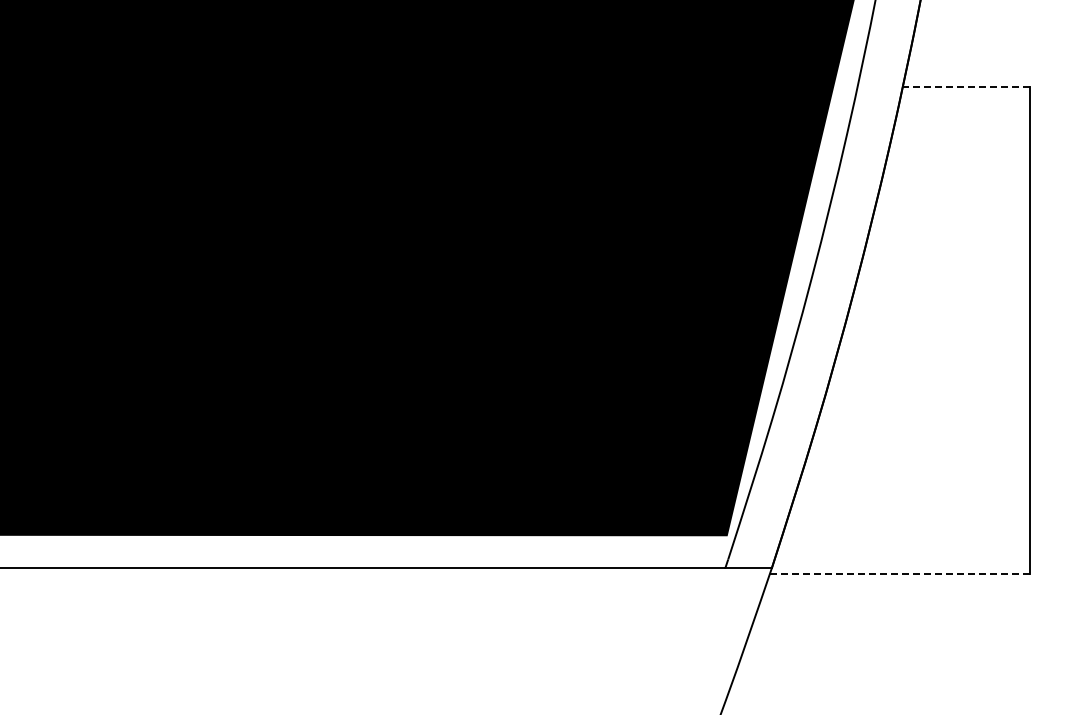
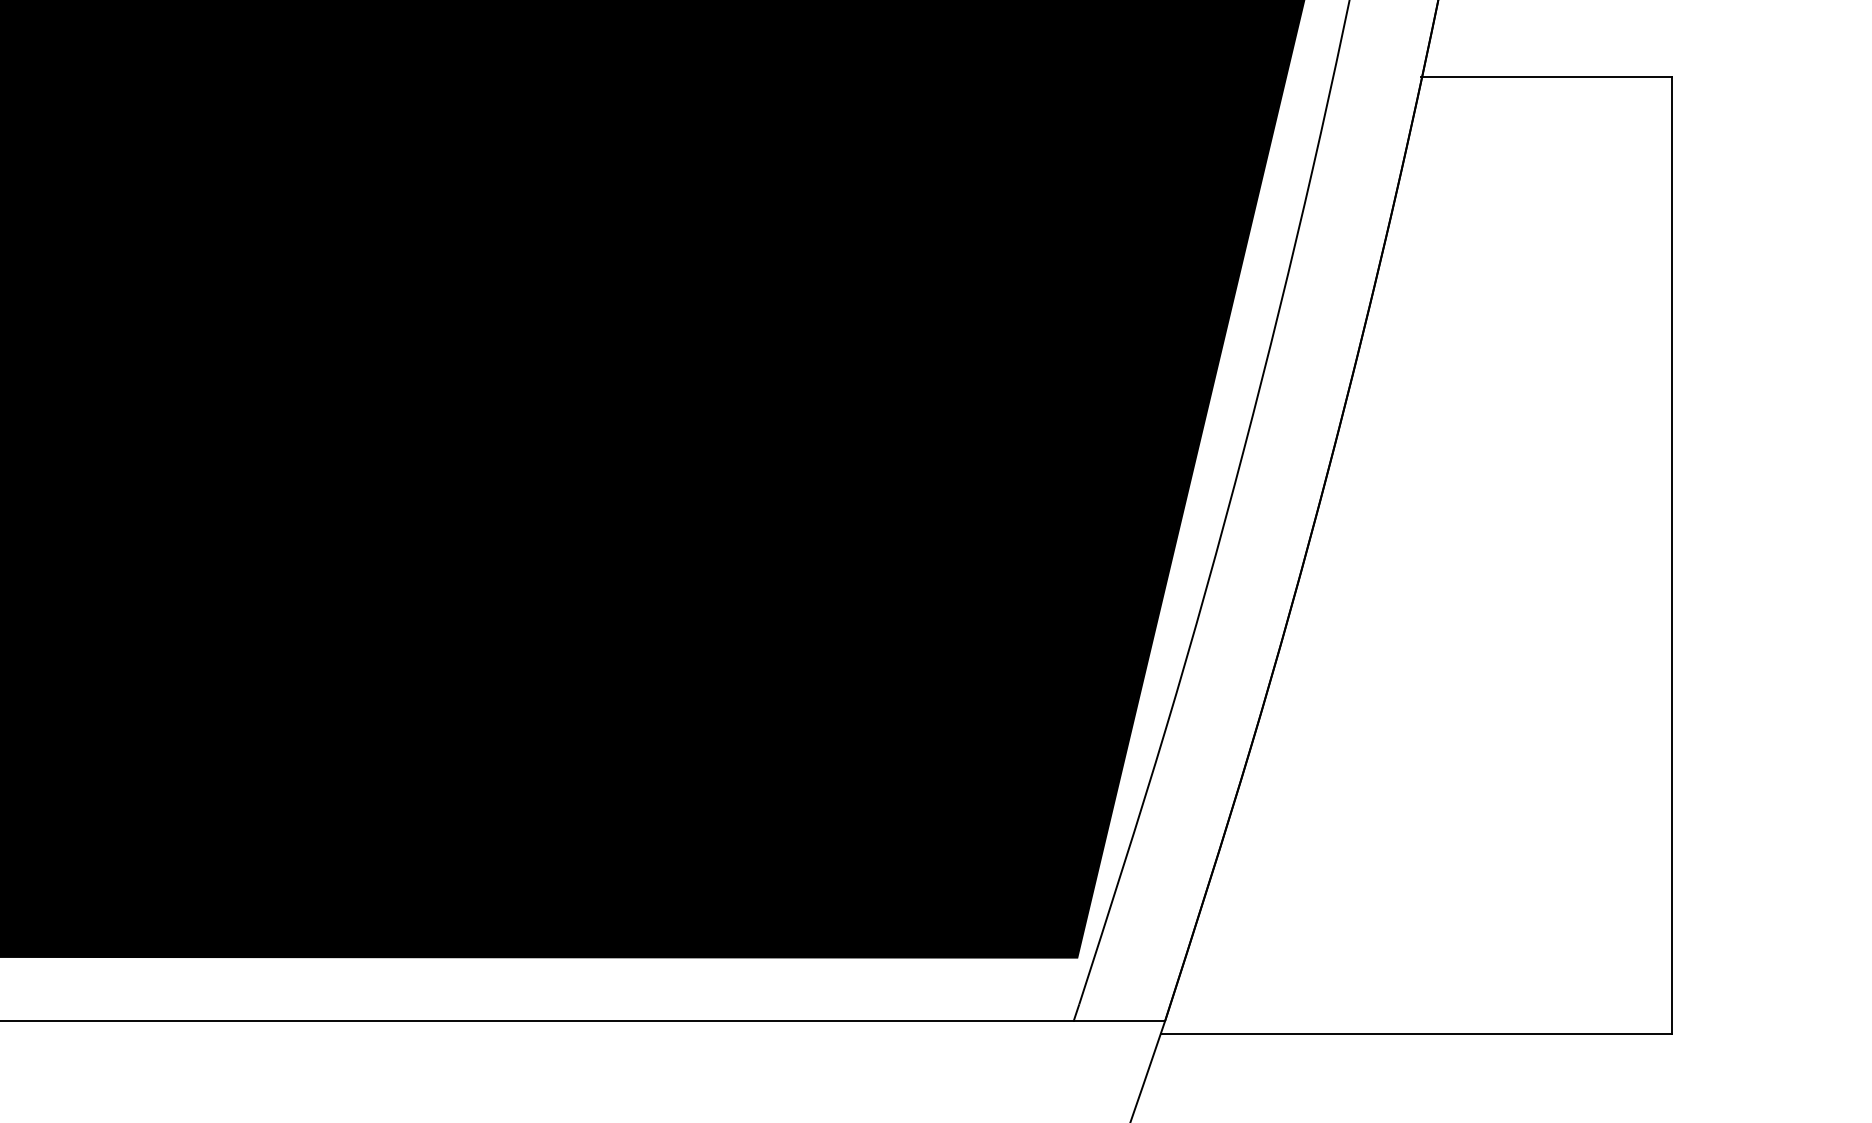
line: (965, 87) -> (1545, 77), dashed -> solid
line: (900, 574) -> (1417, 1033), dashed -> solid

